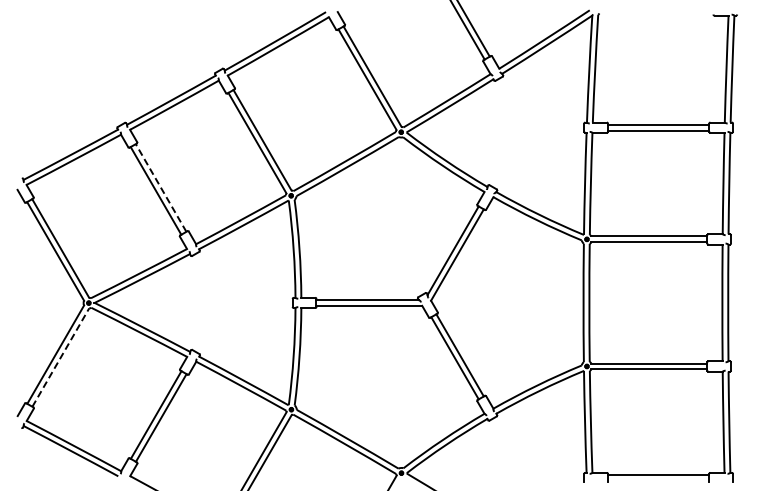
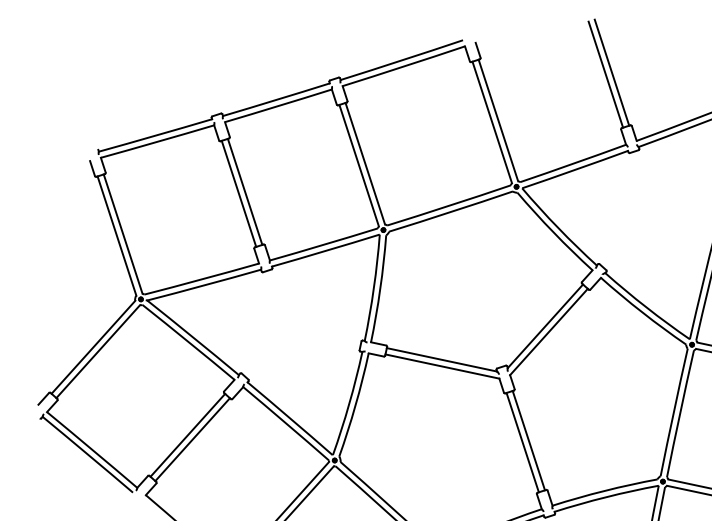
line: (161, 187) -> (245, 191), dashed -> solid
line: (60, 357) -> (97, 351), dashed -> solid

